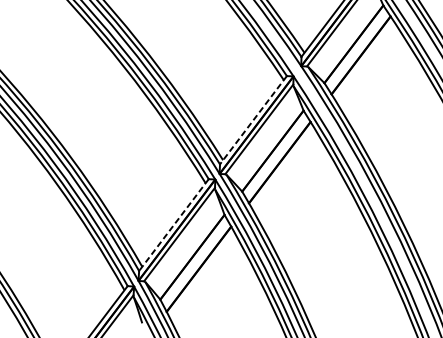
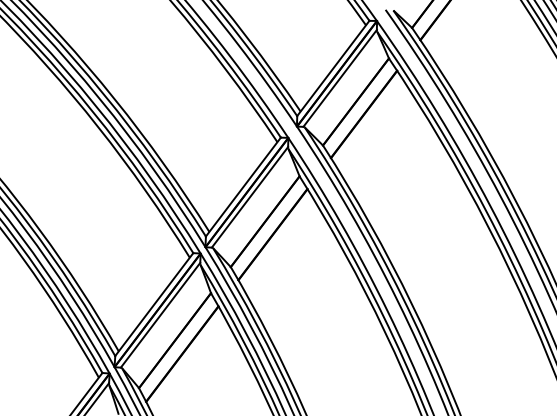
line: (253, 120) -> (243, 187), dashed -> solid
line: (174, 224) -> (154, 304), dashed -> solid

